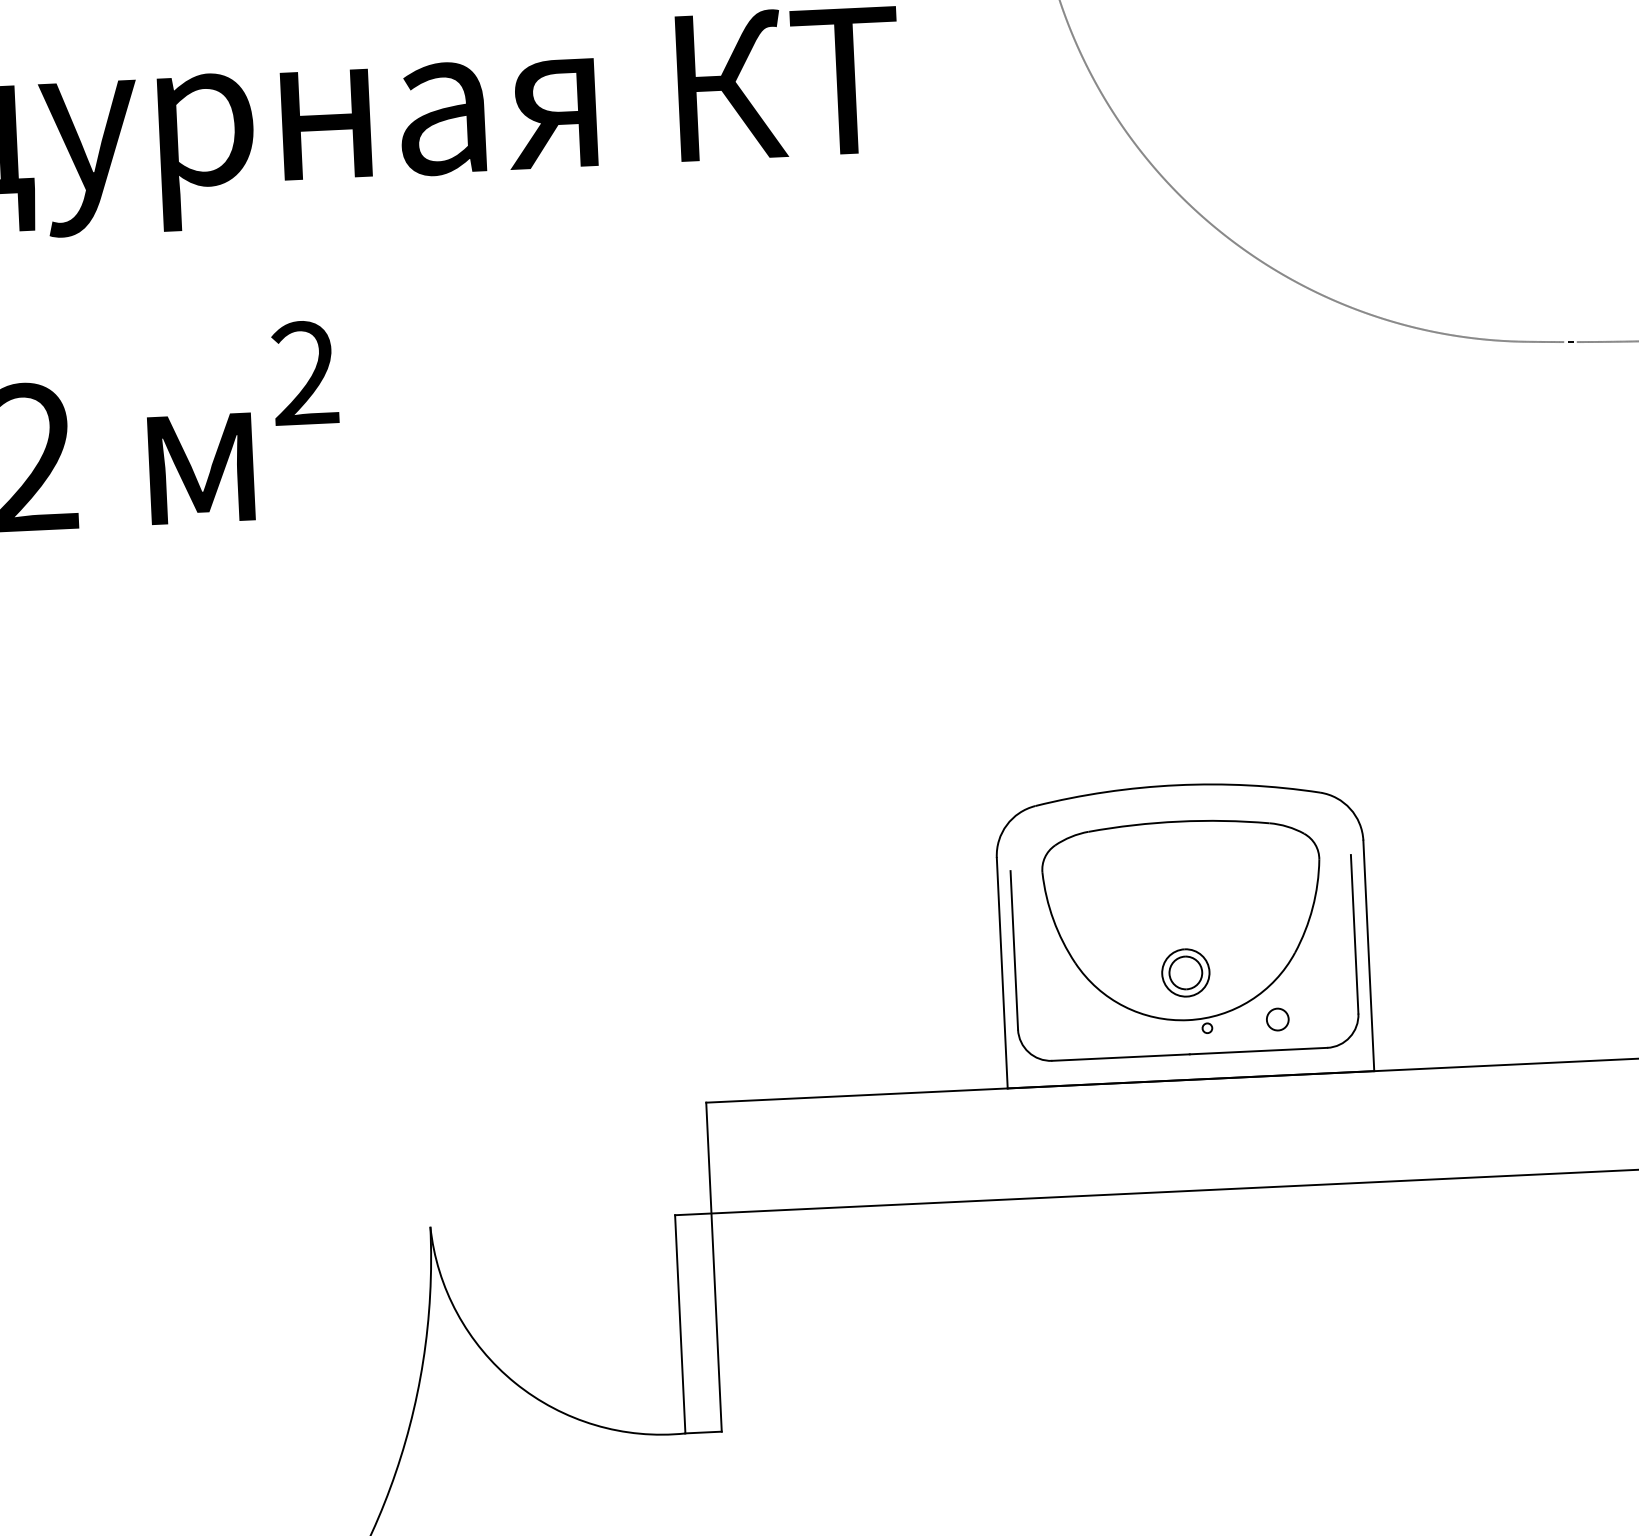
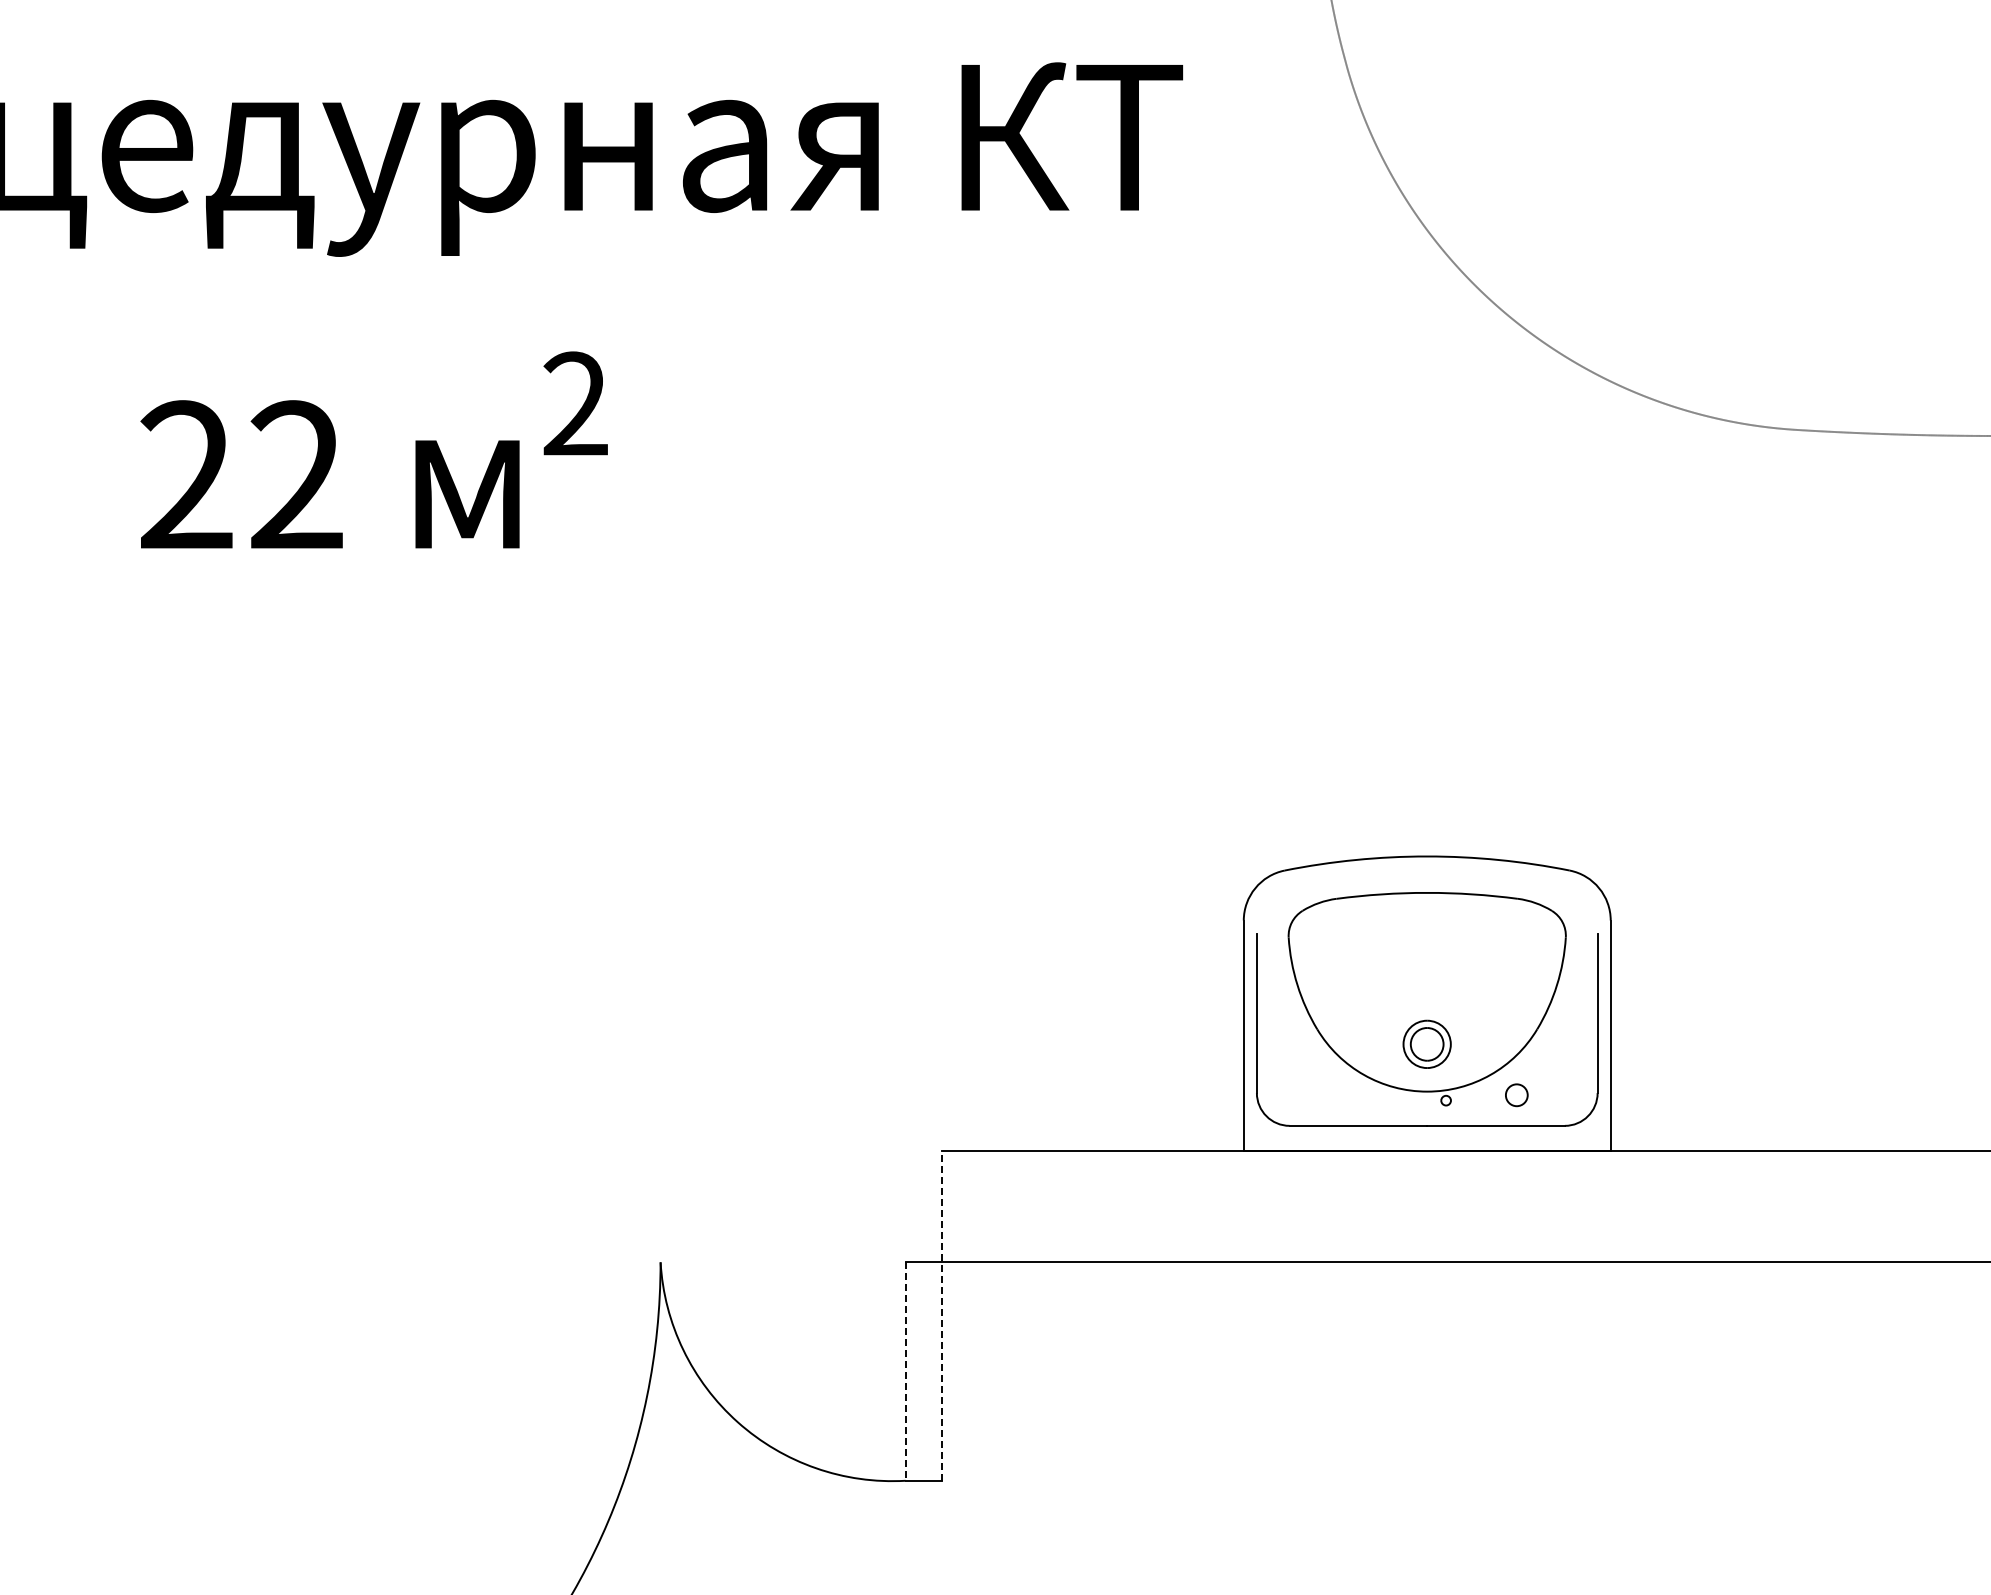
line: (714, 1267) -> (942, 1316), solid -> dashed
line: (680, 1325) -> (905, 1372), solid -> dashed

